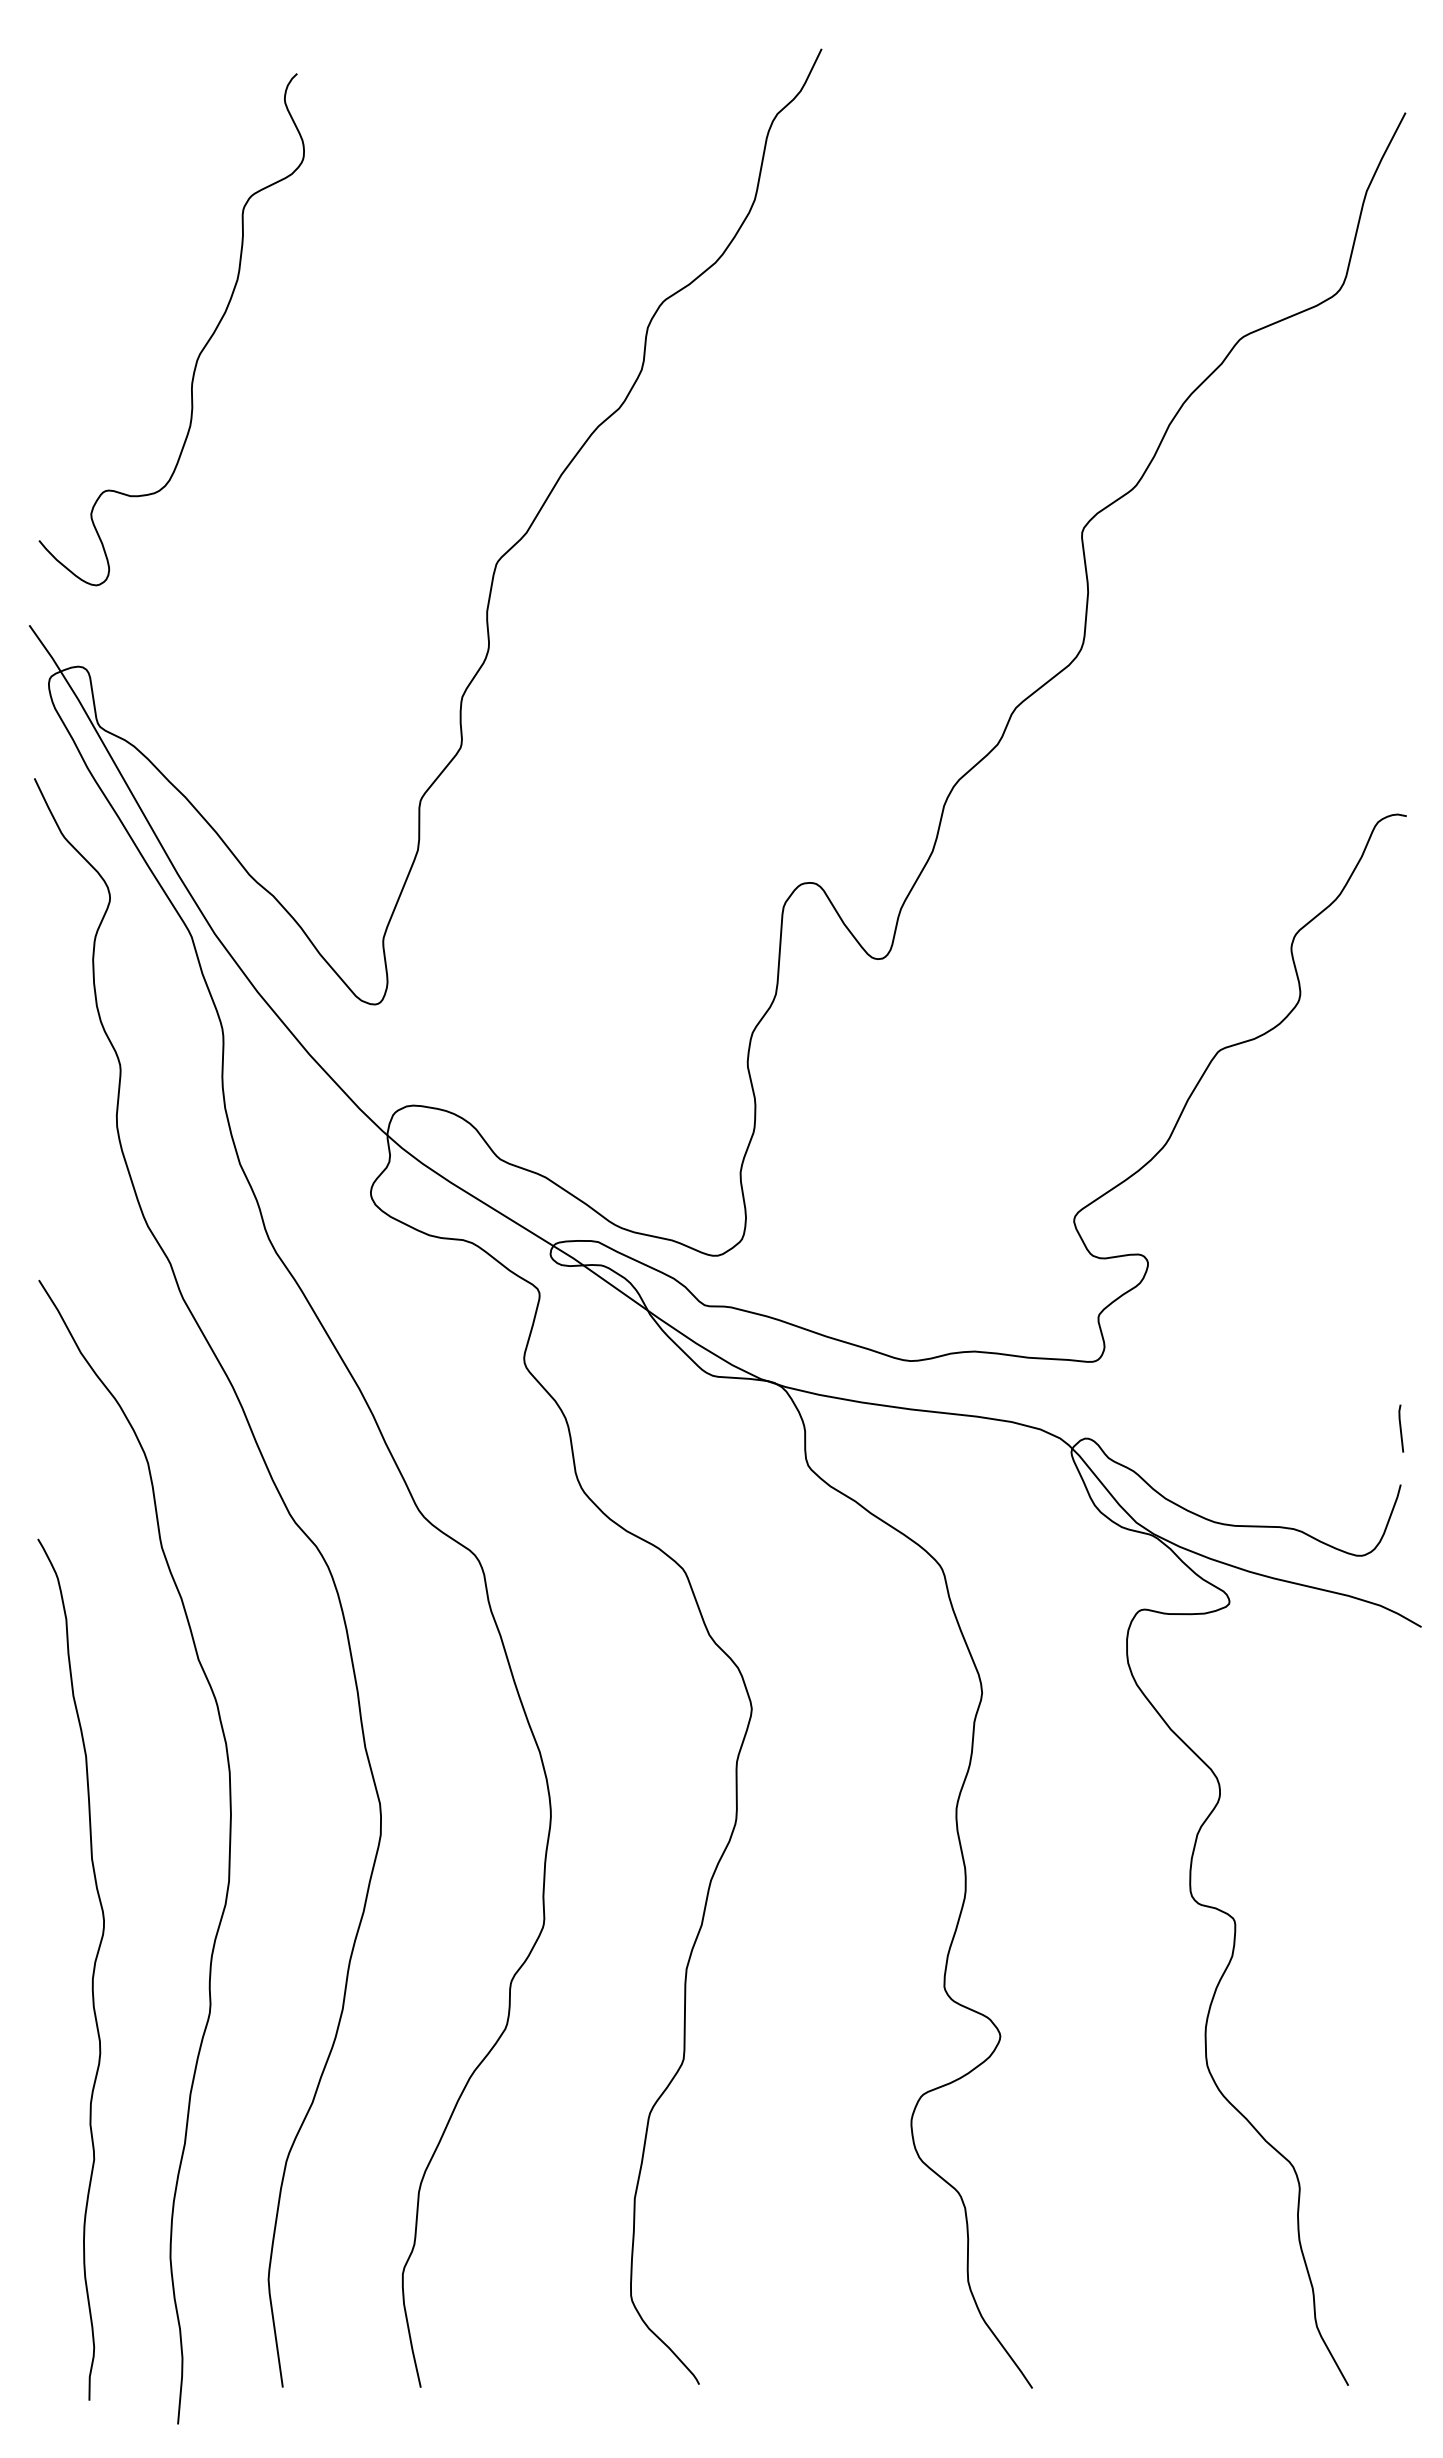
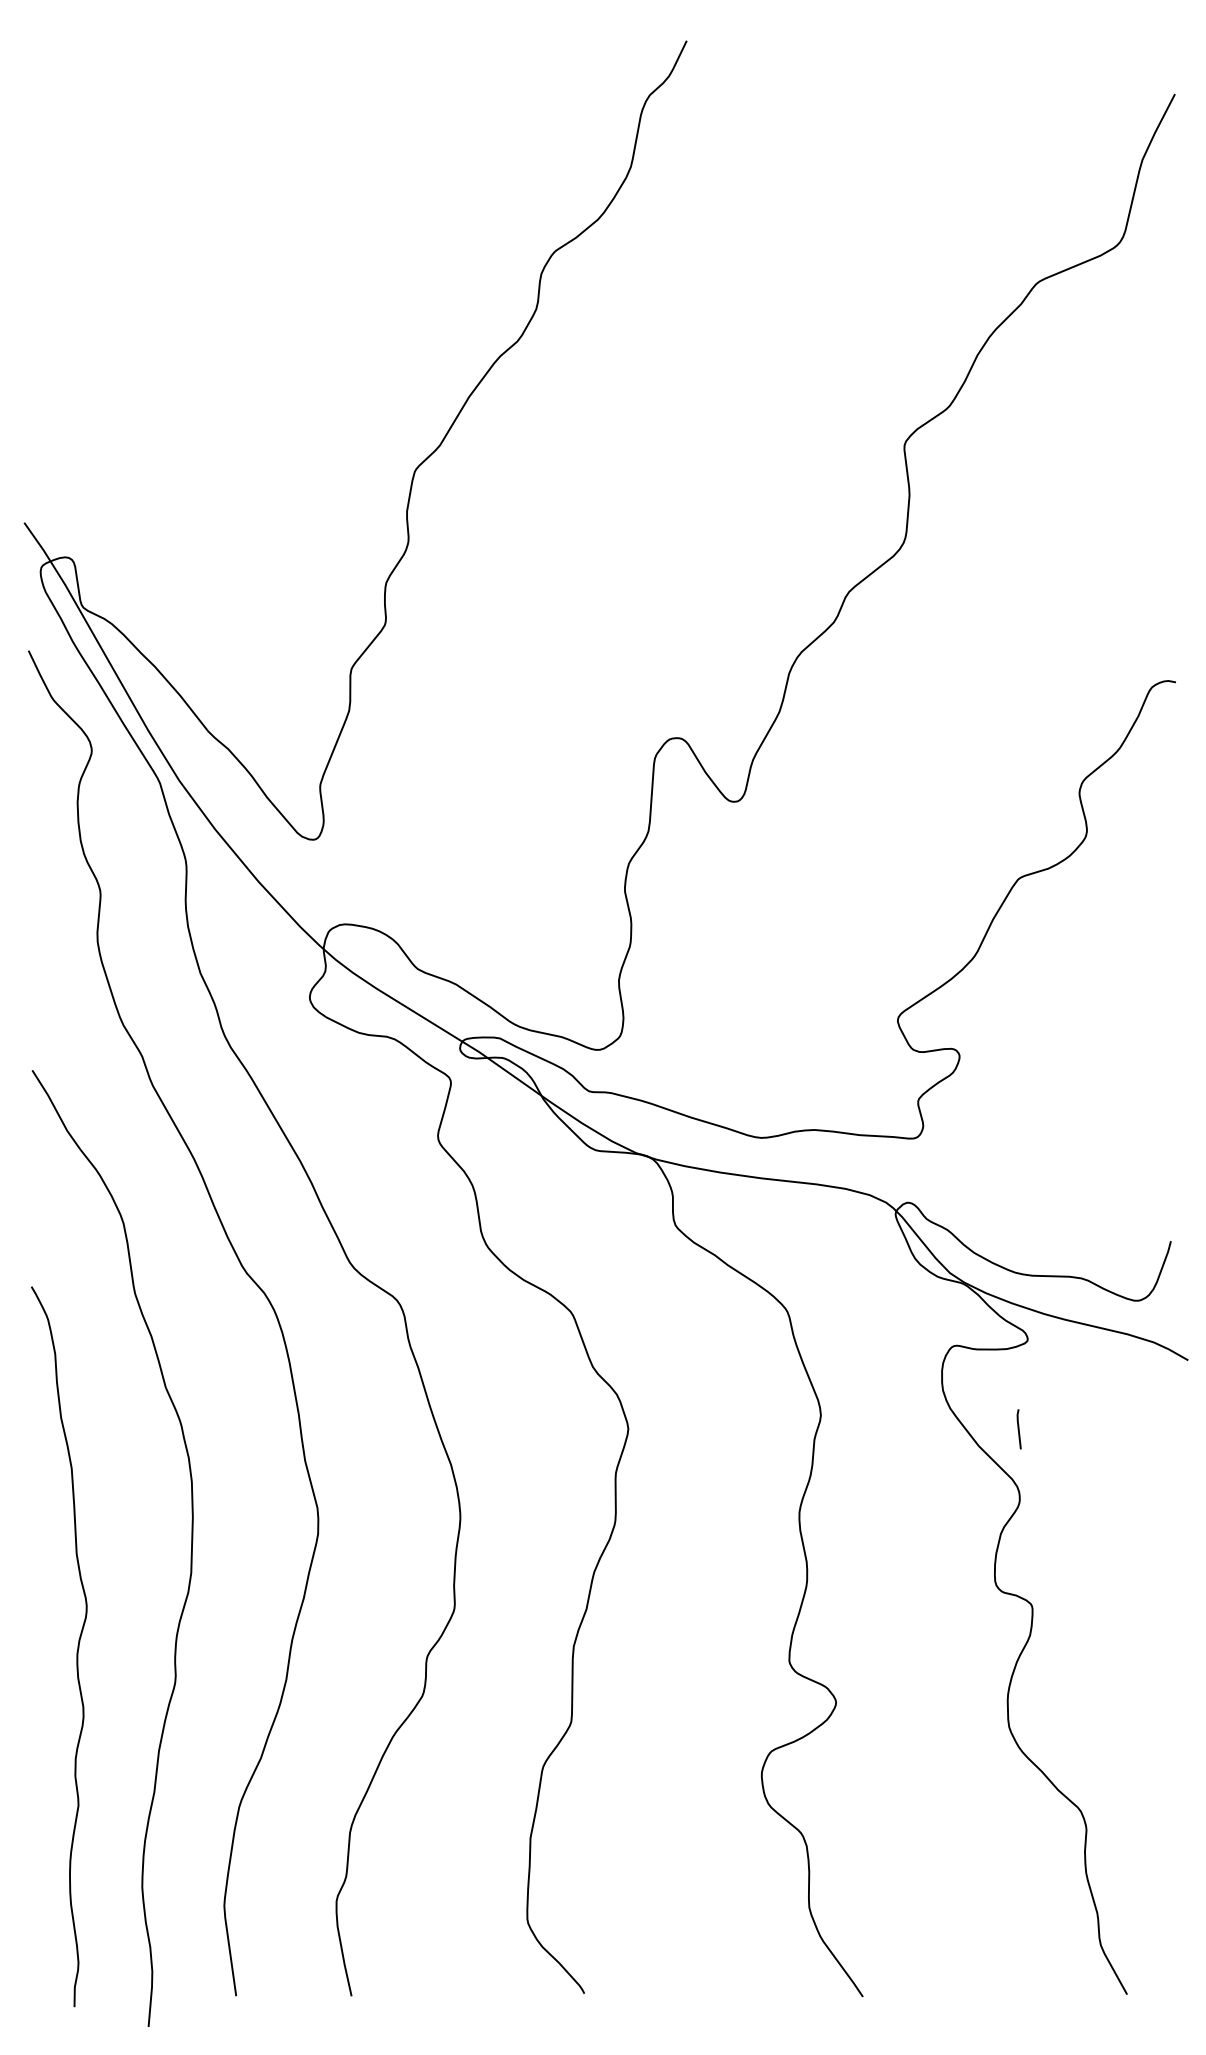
curve: (203, 346) -> (169, 289), removed
line: (1401, 1428) -> (1019, 1429), moved

